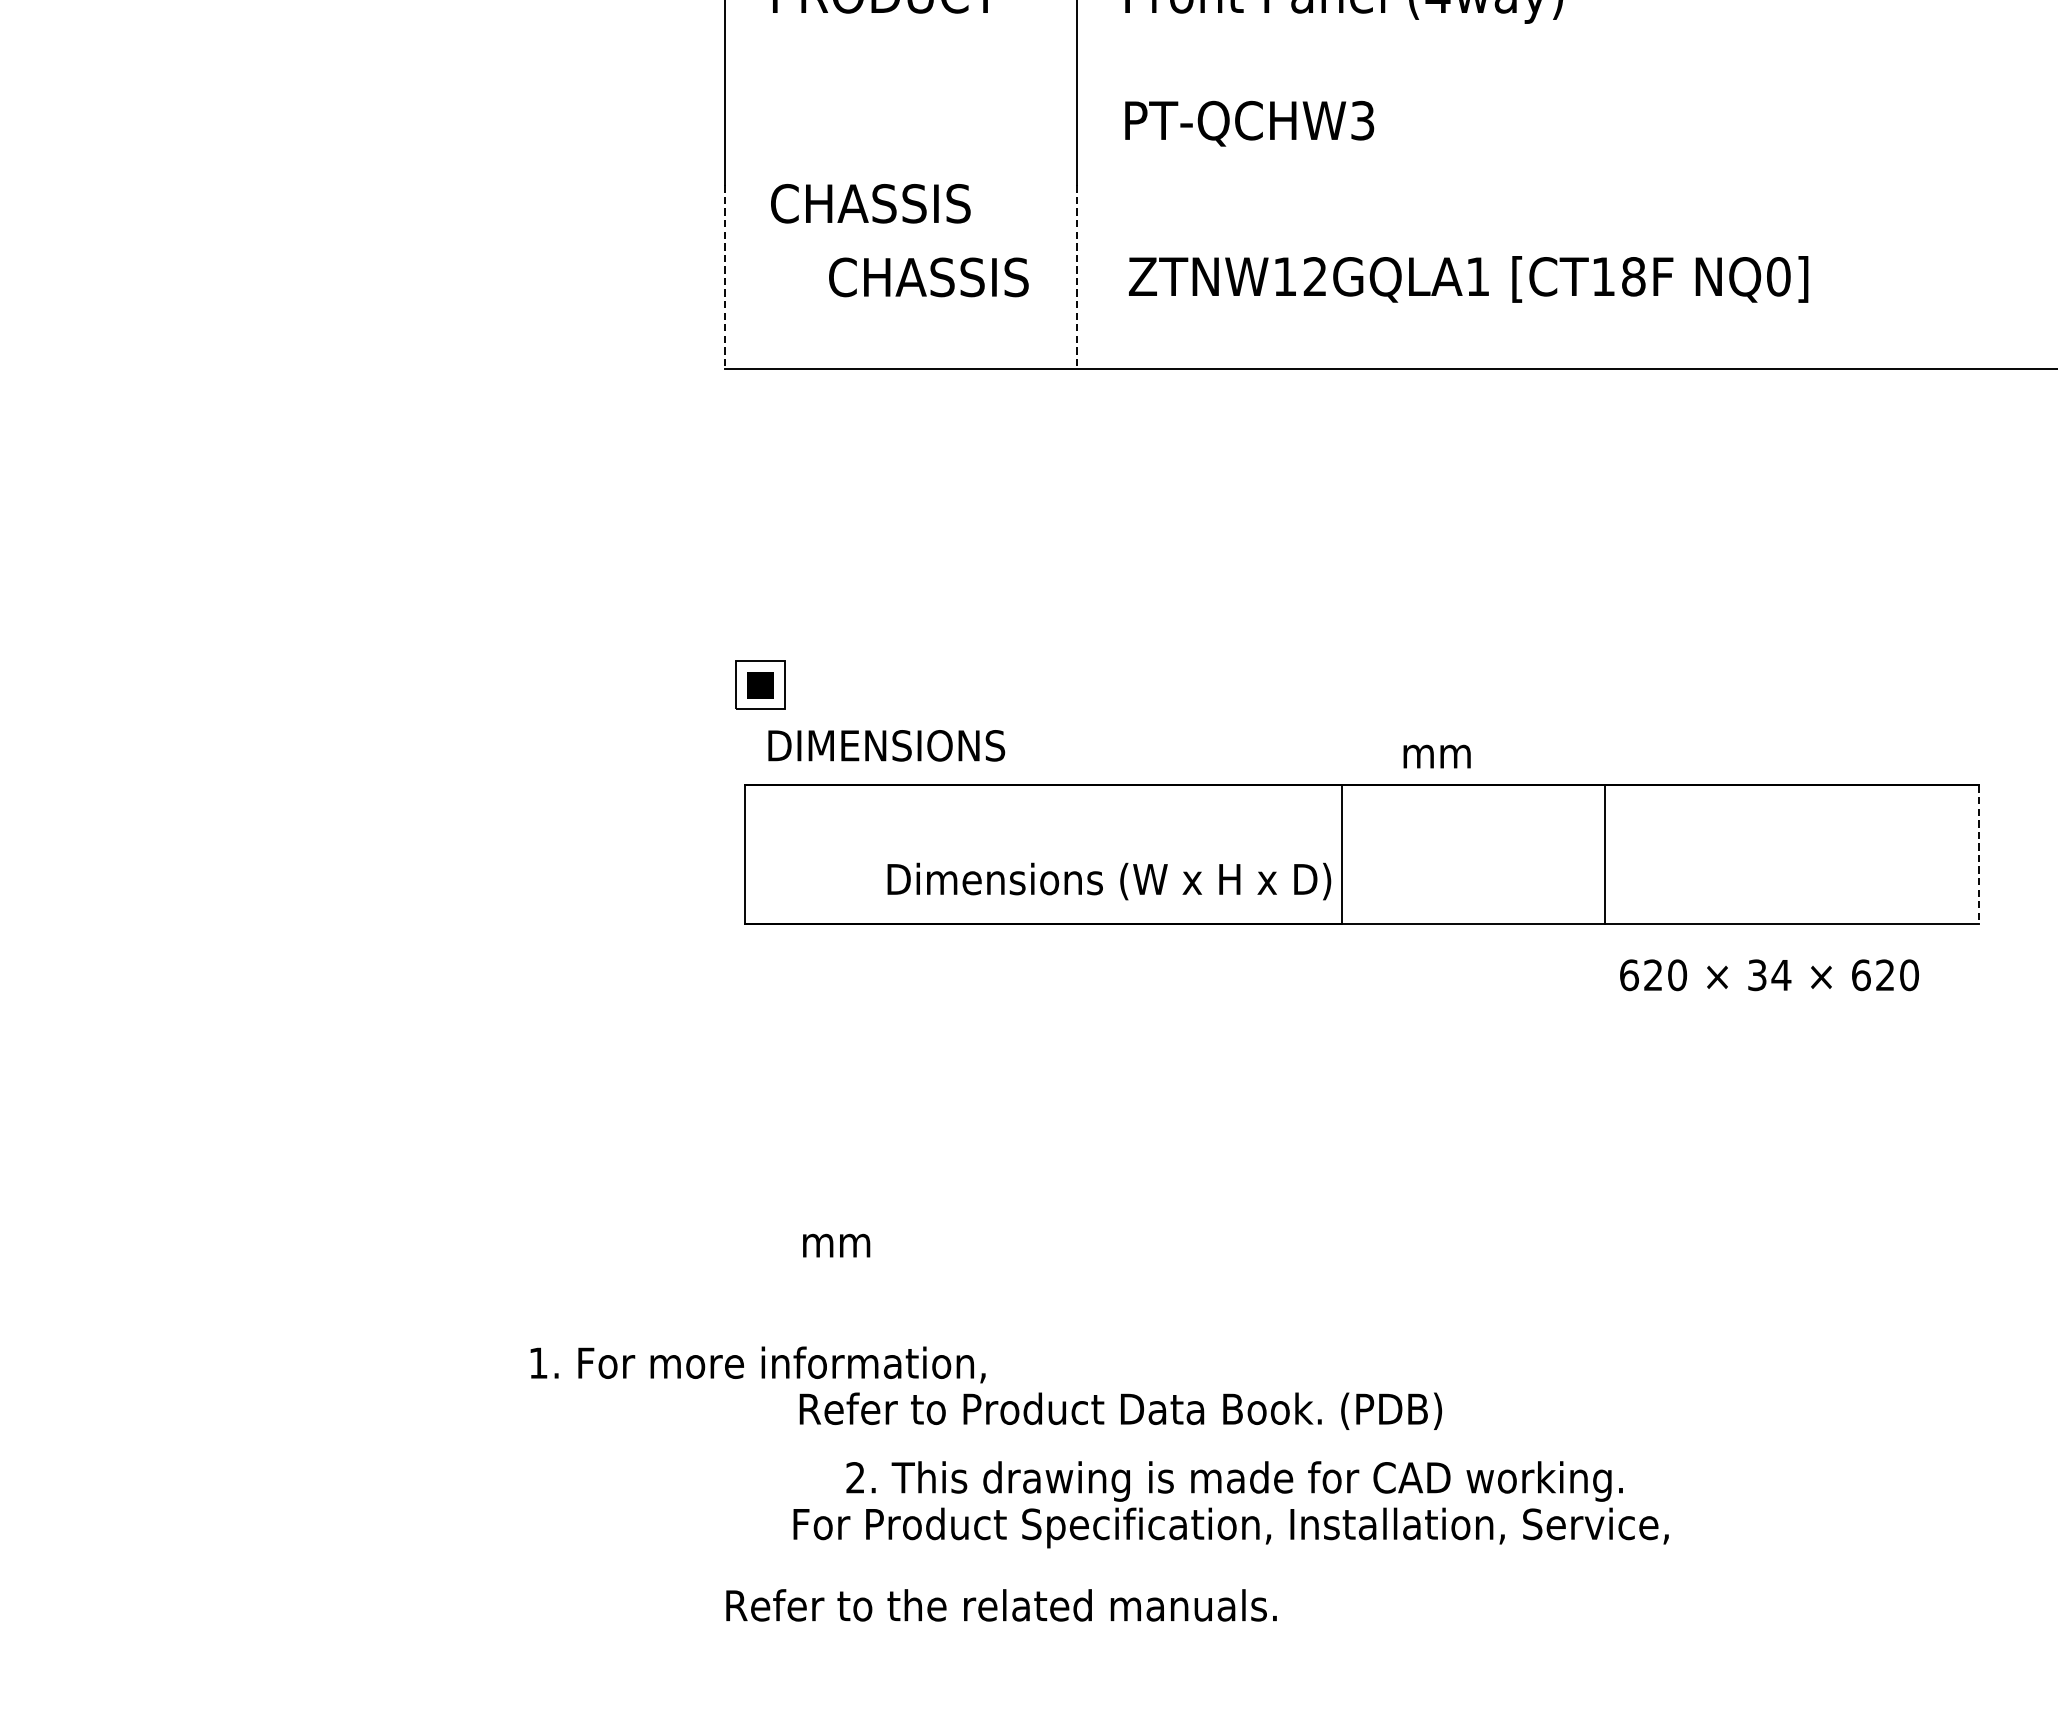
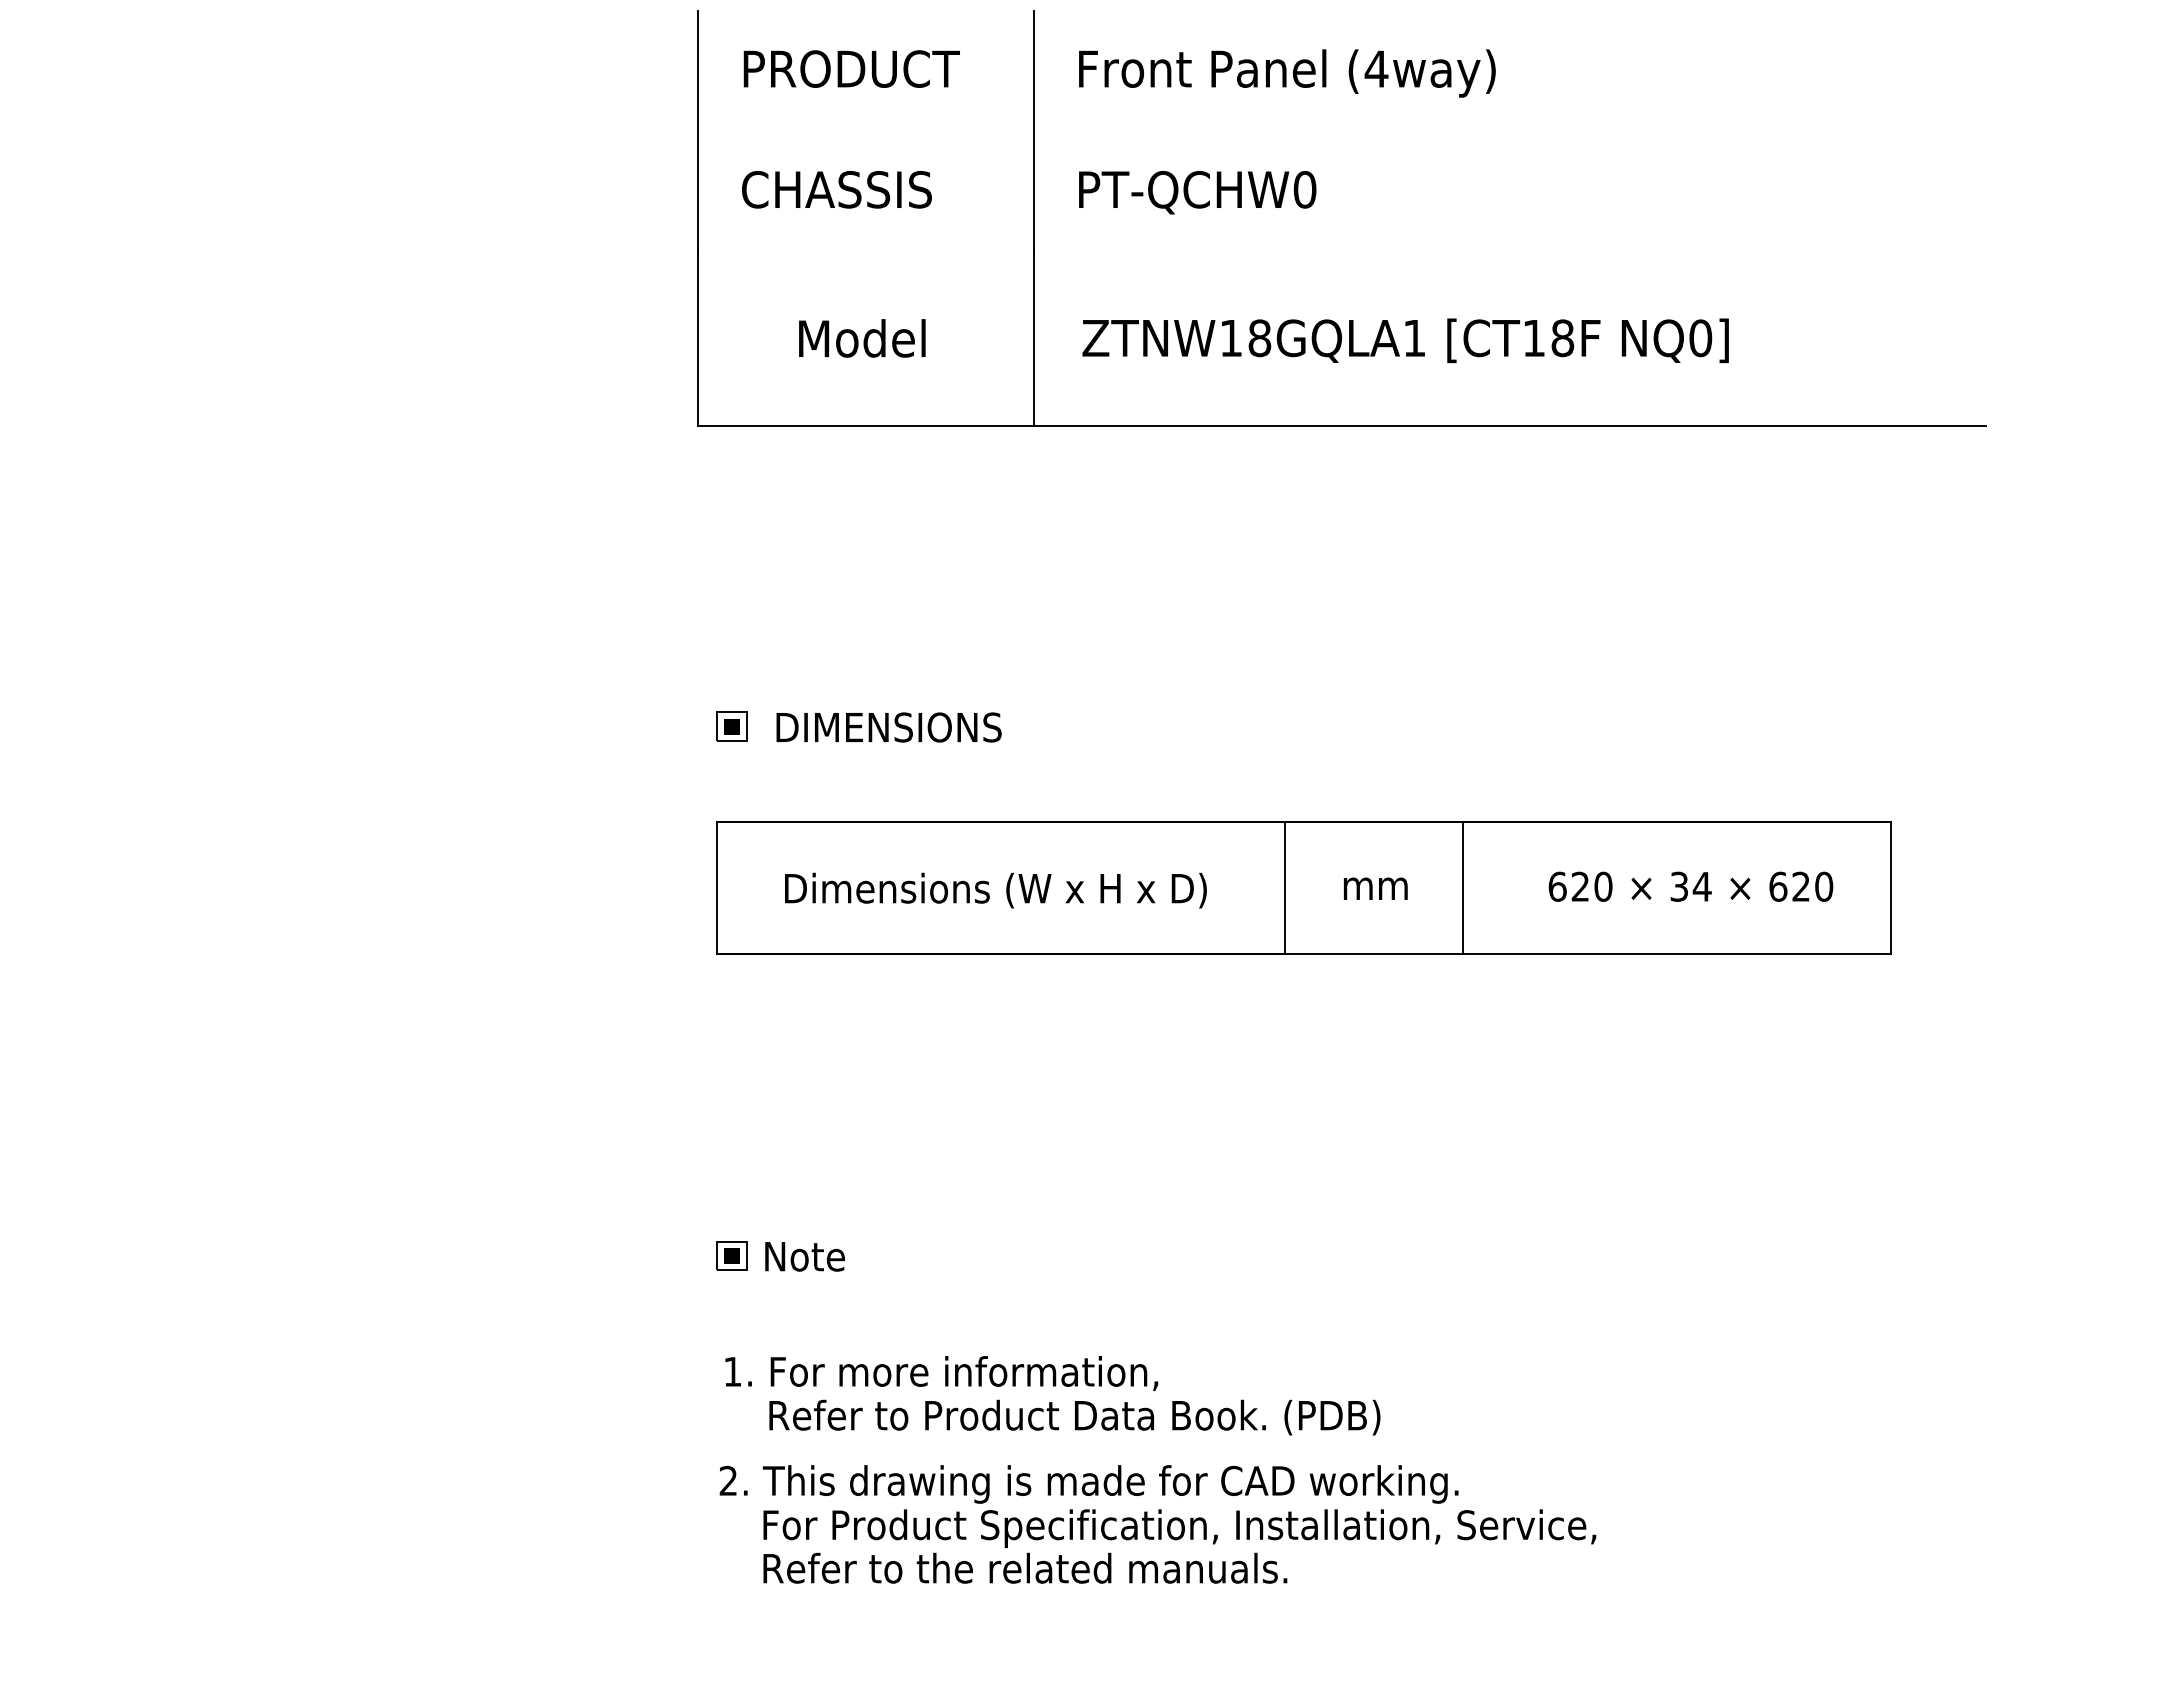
text: (1362, 120) -> (1304, 189), PT-QCHW3 -> PT-QCHW0
text: (870, 203) -> (836, 189), moved
text: (929, 277) -> (892, 338), CHASSIS -> Model
text: (1314, 277) -> (1259, 338), ZTNW12GQLA1 -> ZTNW18GQLA1
line: (725, 278) -> (698, 339), dashed -> solid
line: (1077, 278) -> (1033, 339), dashed -> solid
part: (759, 684) -> (731, 726), size x0.62
text: (886, 745) -> (888, 727), moved
text: (1436, 756) -> (1375, 888), moved
line: (1605, 855) -> (1463, 888), moved
line: (1979, 855) -> (1891, 888), dashed -> solid
text: (1108, 881) -> (995, 890), moved
text: (1769, 974) -> (1690, 886), moved
part: (759, 1240) -> (731, 1255), added
text: (836, 1241) -> (804, 1256), mm -> Note
text: (757, 1364) -> (941, 1373), moved
text: (1233, 1481) -> (1088, 1484), moved
text: (1001, 1604) -> (1025, 1567), moved

